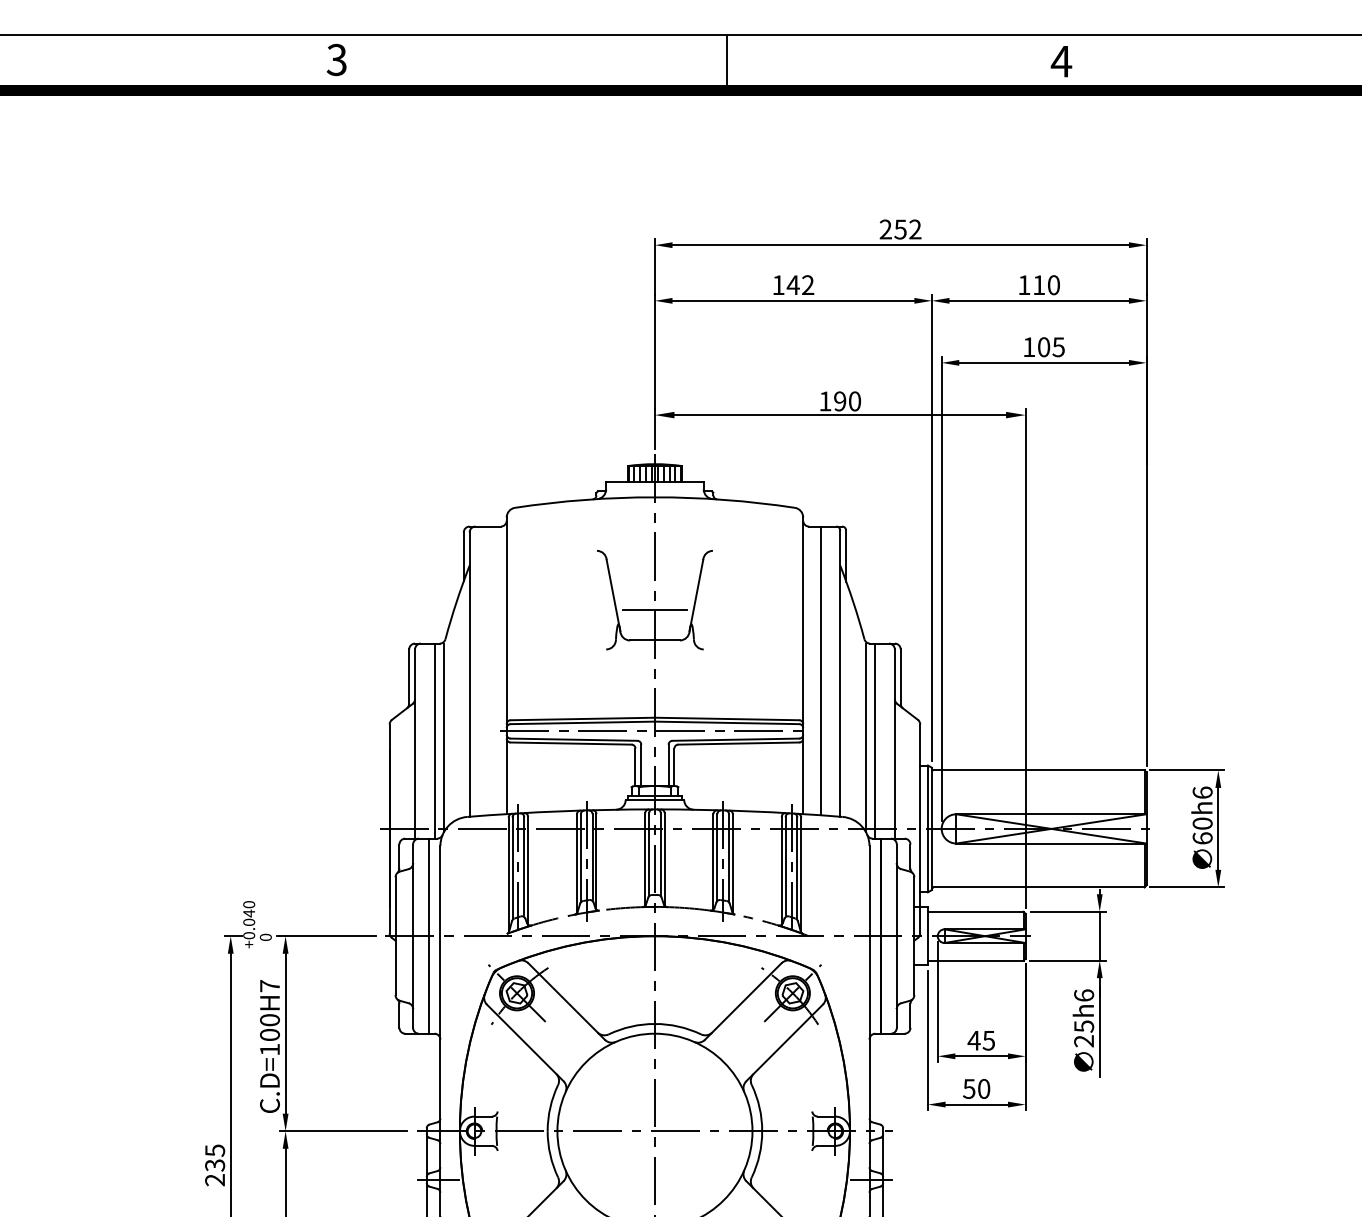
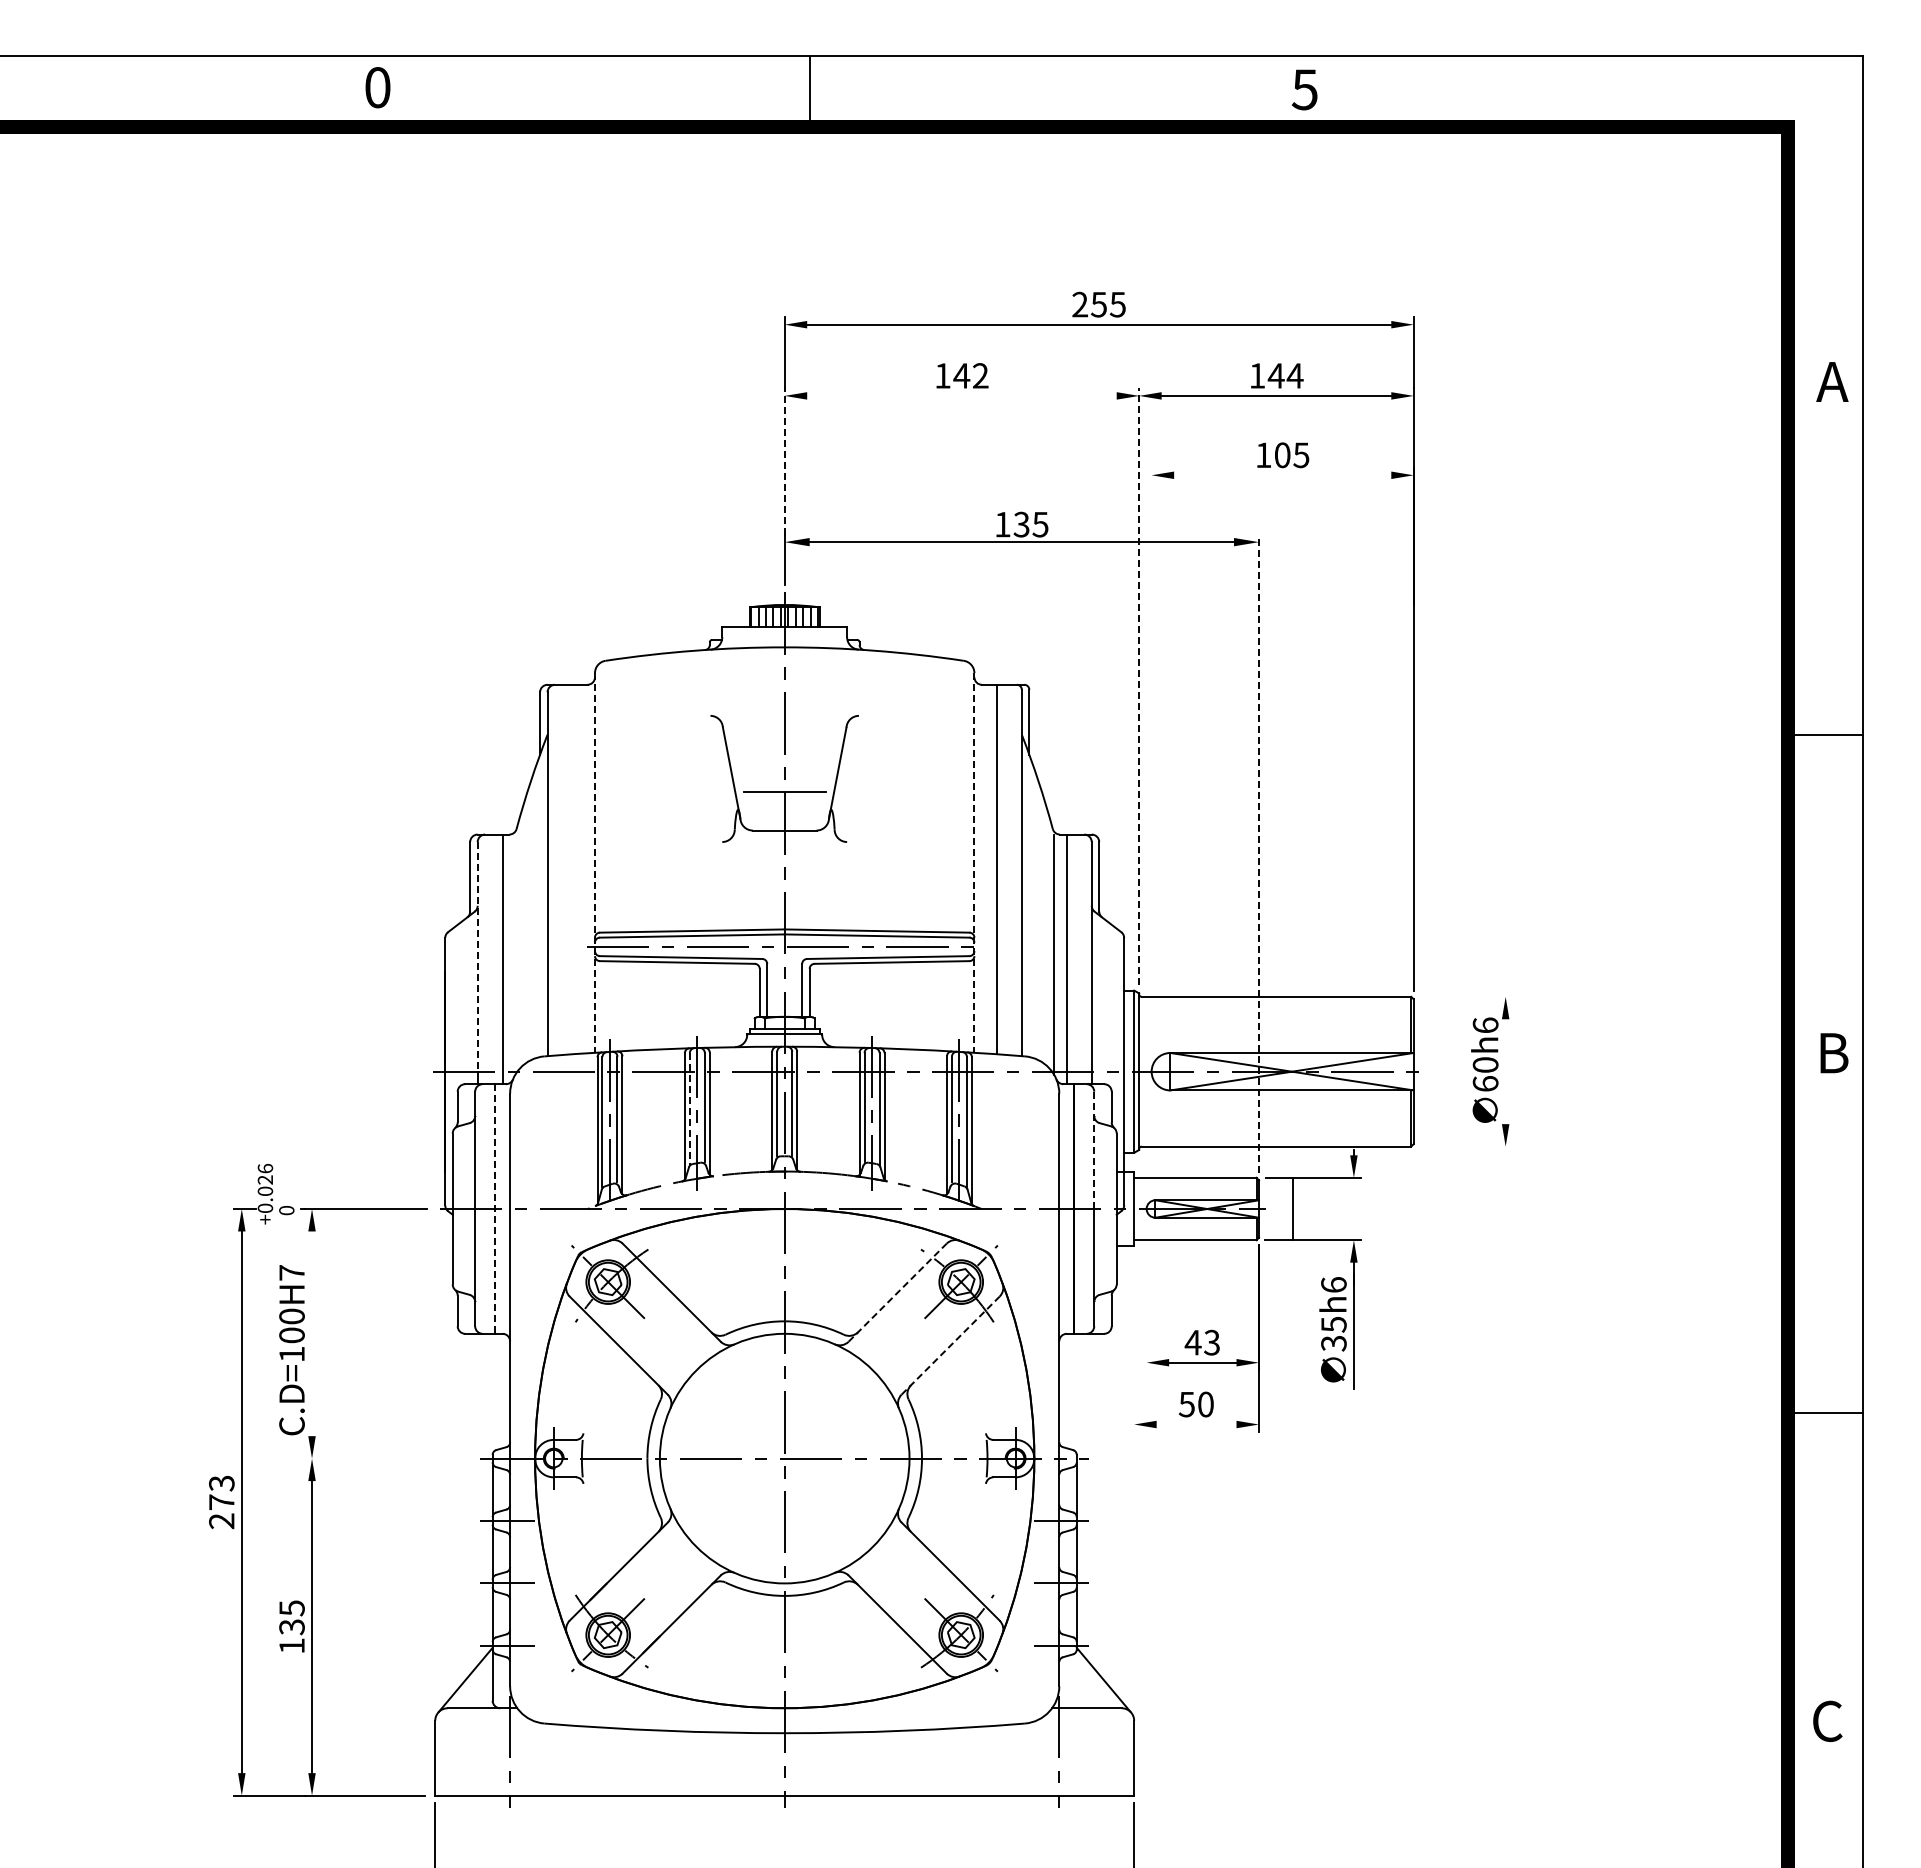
text: (336, 59) -> (377, 87), 3 -> 0
text: (1061, 61) -> (1304, 89), 4 -> 5
line: (727, 62) -> (810, 91), moved
text: (914, 229) -> (1117, 304), 252 -> 255
text: (1046, 284) -> (1285, 375), 110 -> 144
line: (793, 300) -> (961, 395), removed
line: (654, 352) -> (784, 461), solid -> dashed
line: (1043, 363) -> (1282, 475), removed
text: (847, 401) -> (1030, 524), 190 -> 135
line: (932, 527) -> (1139, 686), solid -> dashed
line: (941, 588) -> (1151, 764), removed
line: (1025, 658) -> (1258, 853), solid -> dashed
line: (507, 665) -> (595, 862), solid -> dashed
line: (803, 665) -> (974, 862), solid -> dashed
line: (444, 737) -> (515, 954), removed
line: (414, 738) -> (477, 956), solid -> dashed
line: (1186, 770) -> (1465, 996), removed
line: (1218, 828) -> (1505, 1071), removed
line: (580, 857) -> (689, 1108), solid -> dashed
line: (1186, 887) -> (1465, 1146), removed
line: (897, 890) -> (1094, 1150), solid -> dashed
text: (248, 909) -> (264, 1174), +0.040 -> +0.026
line: (1099, 935) -> (1292, 1208), moved
line: (428, 936) -> (495, 1209), solid -> dashed
line: (743, 1001) -> (898, 1292), solid -> dashed
line: (937, 1002) -> (1146, 1293), removed
line: (285, 1033) -> (312, 1333), removed
line: (928, 1040) -> (1134, 1342), removed
text: (989, 1040) -> (1212, 1342), 45 -> 43
text: (1083, 1041) -> (1333, 1343), 25h6 -> 35h6
line: (785, 1042) -> (951, 1345), solid -> dashed
line: (976, 1104) -> (1196, 1424), removed
line: (343, 1131) -> (385, 1458), removed
text: (214, 1157) -> (221, 1492), 235 -> 273

